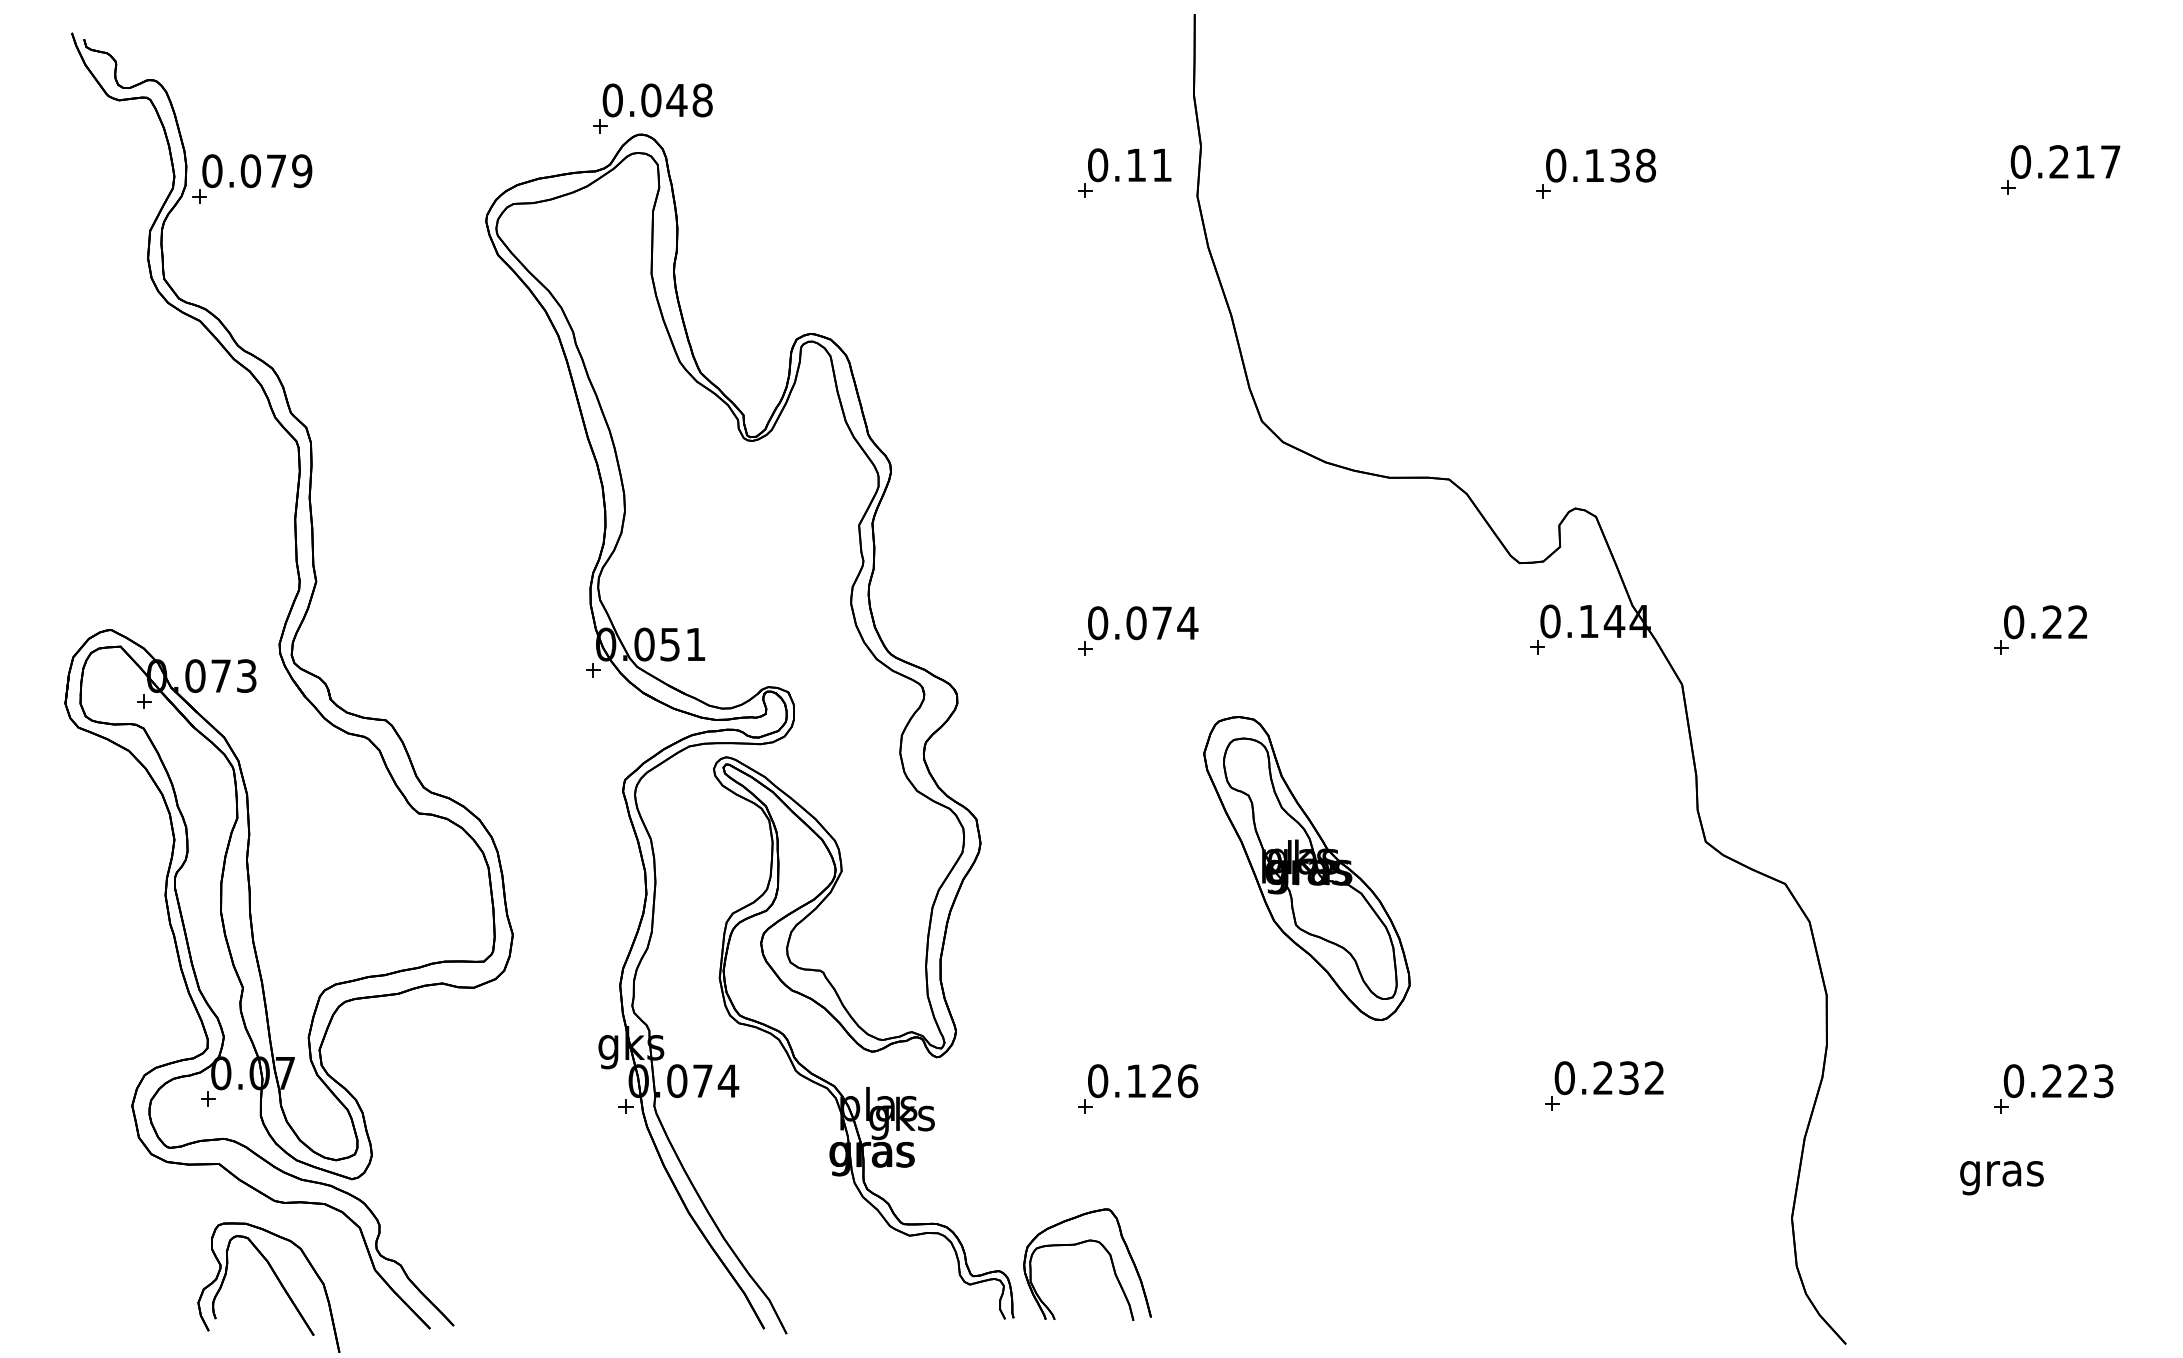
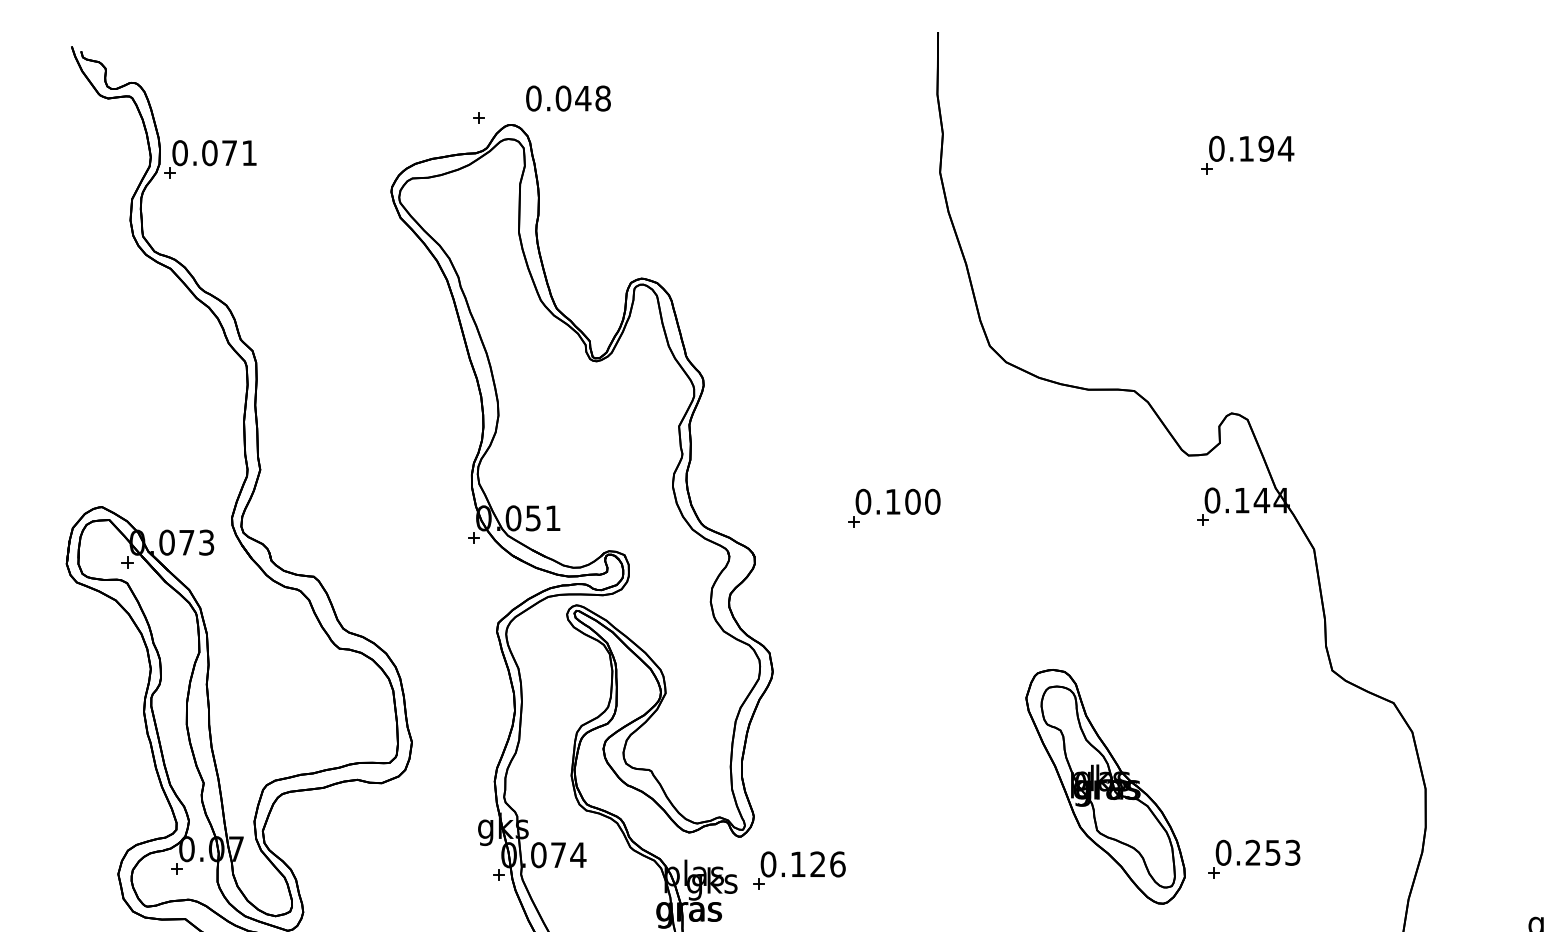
text: (657, 100) -> (568, 98), moved
text: (1633, 165) -> (1276, 148), 0.138 -> 0.194
text: (302, 171) -> (249, 153), 0.079 -> 0.071
part: (1119, 176) -> (879, 157), removed
text: (1162, 623) -> (913, 502), 0.074 -> 0.100
part: (1306, 868) -> (1105, 786), moved
text: (1641, 1078) -> (1282, 853), 0.232 -> 0.253
part: (1138, 1088) -> (799, 870), moved

